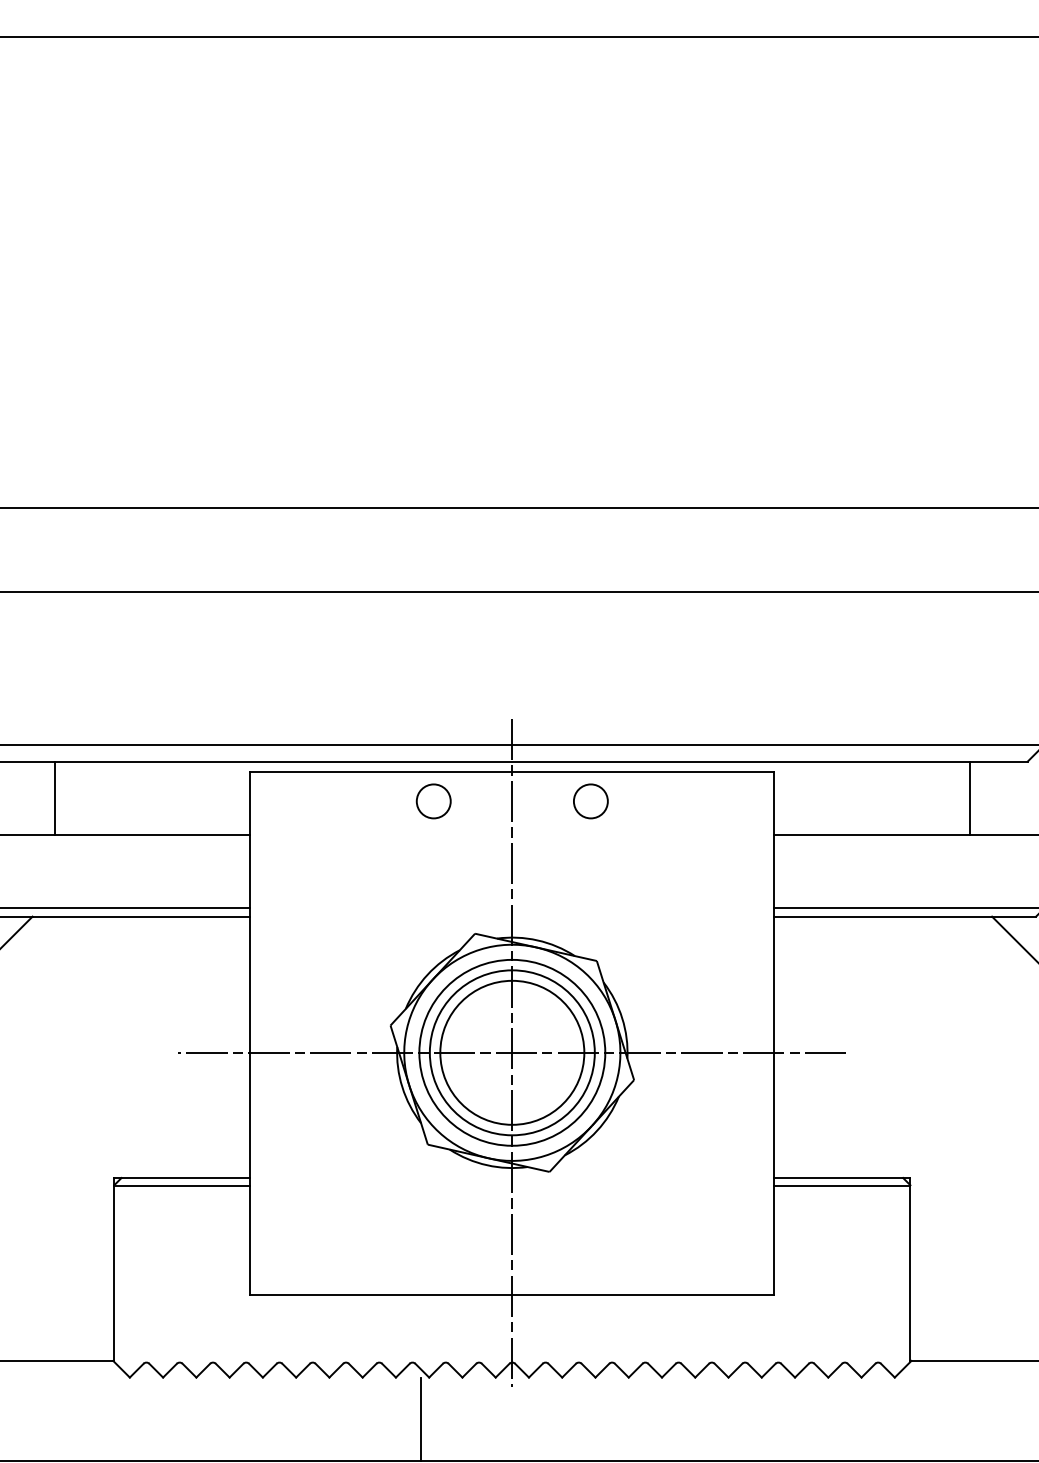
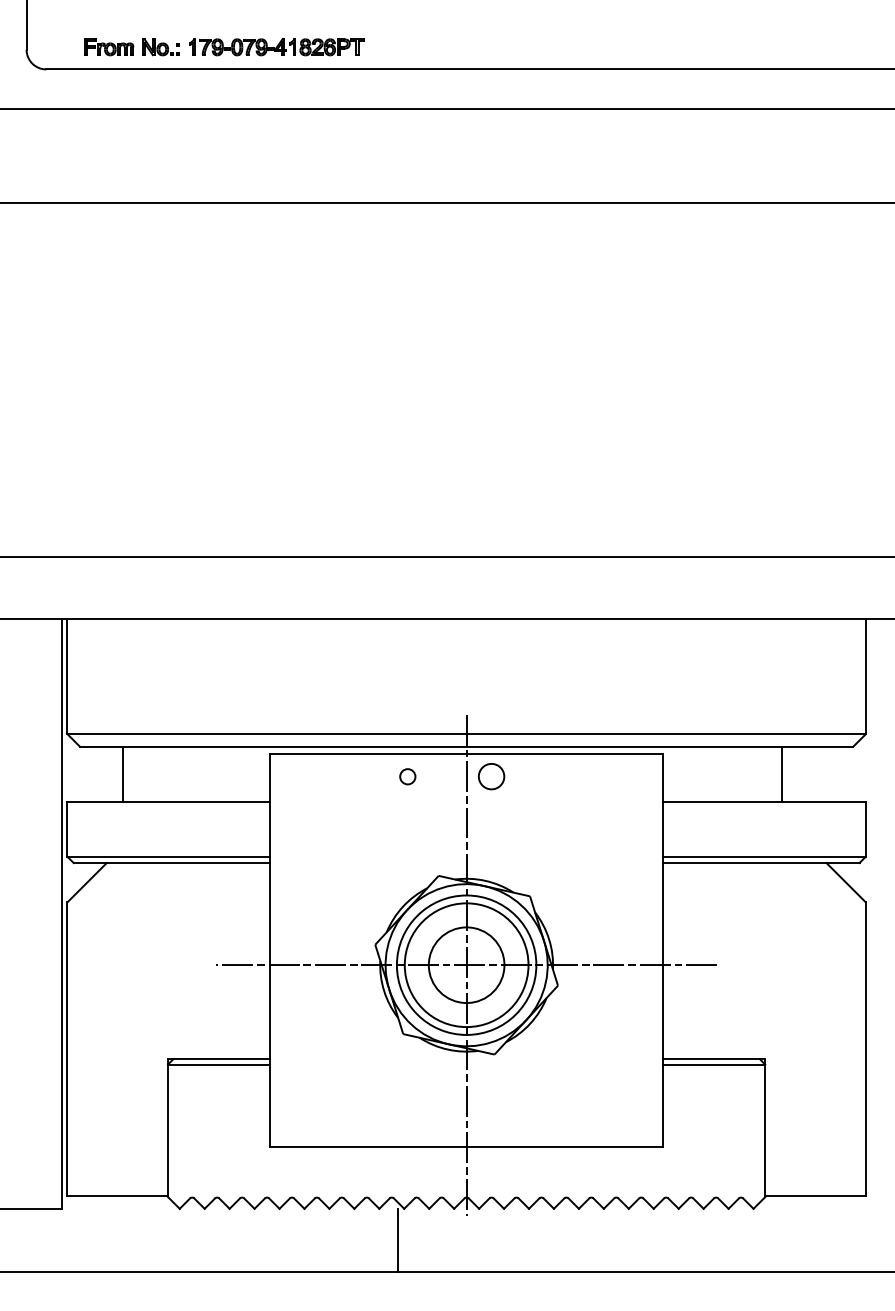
line: (969, 797) -> (781, 773), moved
circle: (433, 801) -> (407, 776), size x0.6
circle: (590, 801) -> (491, 776), moved
circle: (512, 1053) -> (466, 965), size x0.7

